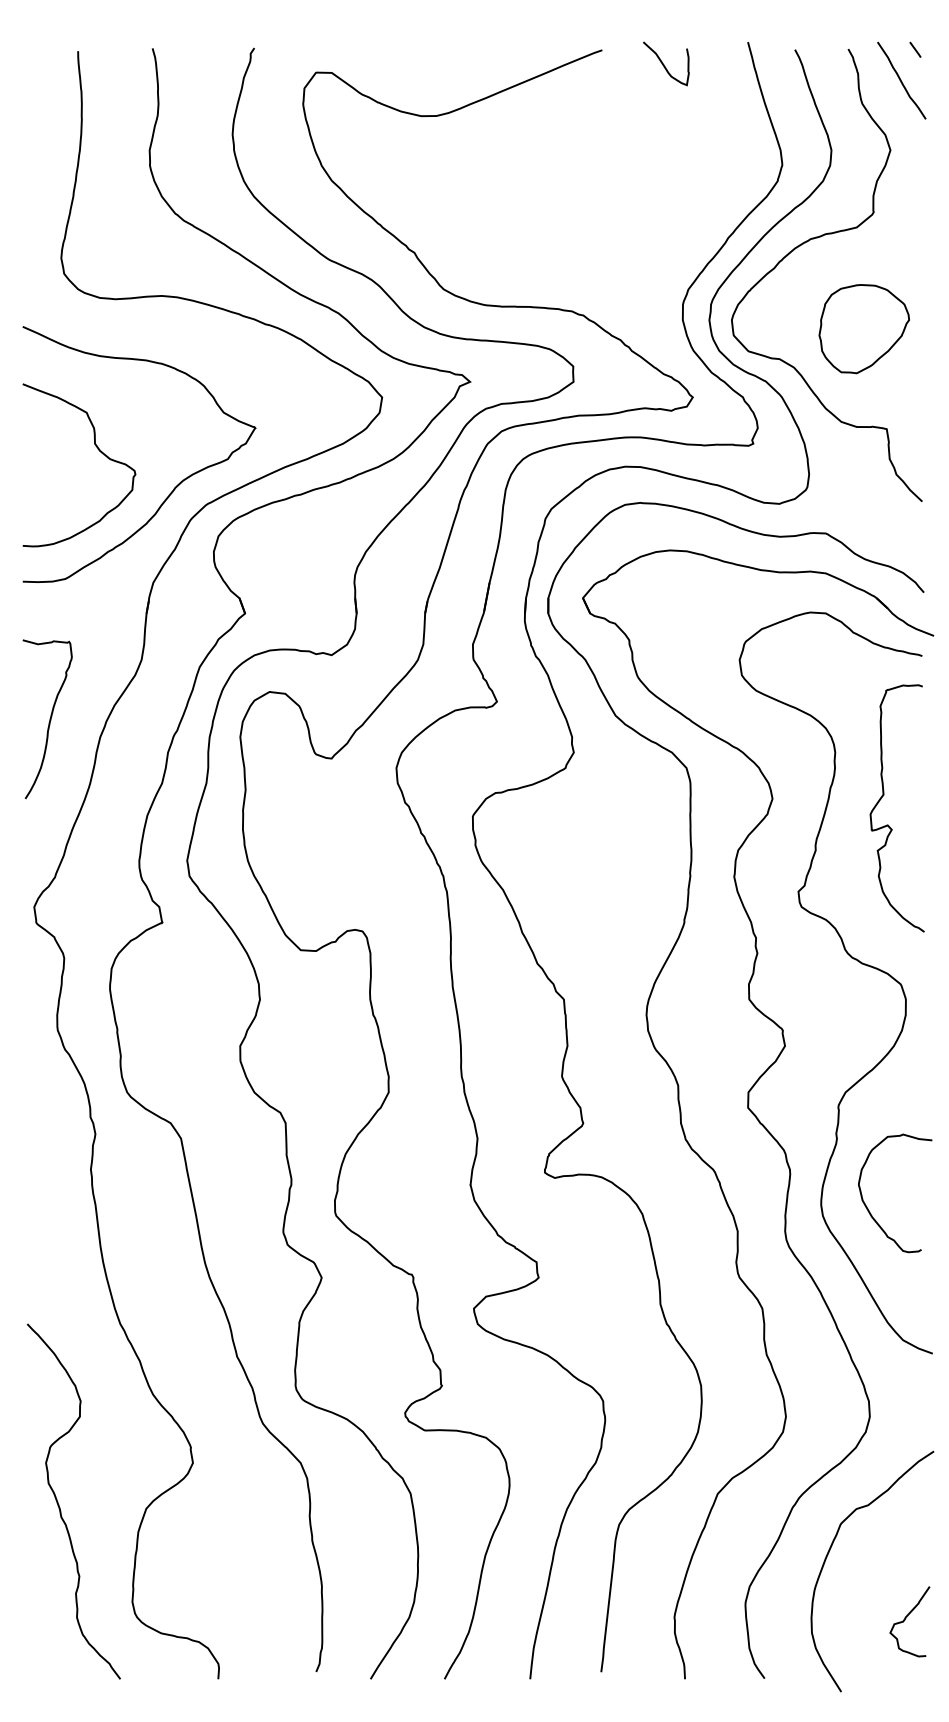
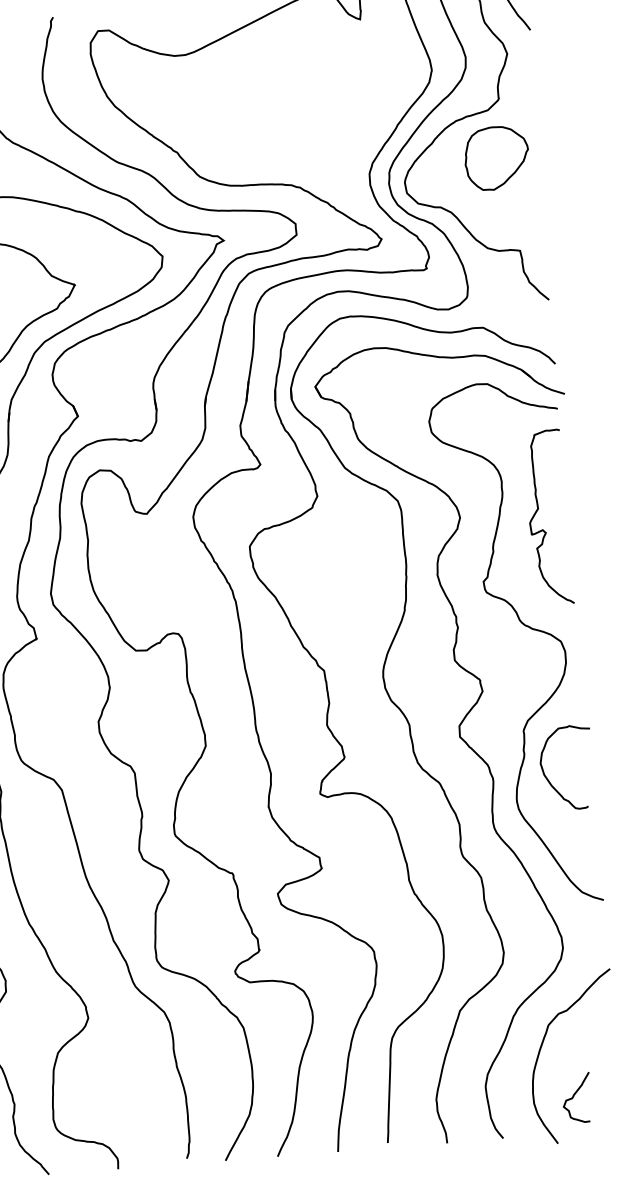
part: (863, 329) -> (496, 158), moved
curve: (867, 1206) -> (548, 778), moved
curve: (905, 1620) -> (573, 1097), moved

